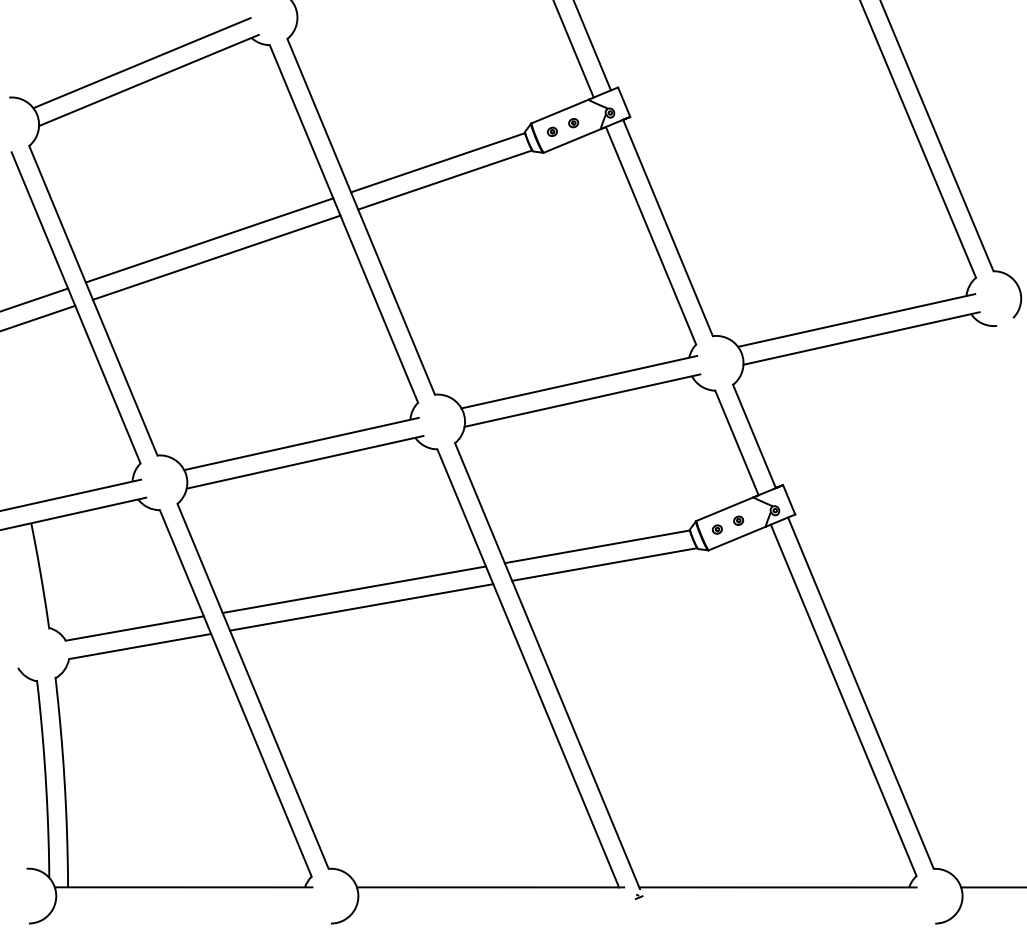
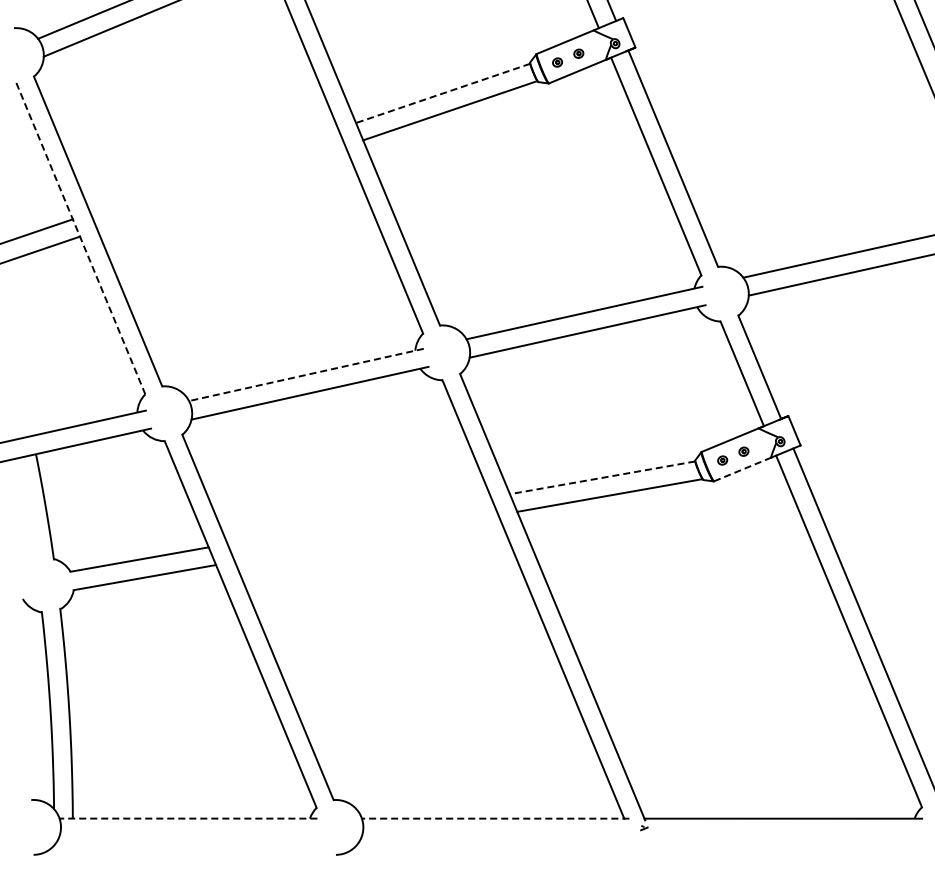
line: (438, 162) -> (443, 93), solid -> dashed
line: (209, 240) -> (214, 171), removed
line: (216, 257) -> (221, 188), removed
line: (76, 308) -> (81, 239), solid -> dashed
line: (301, 444) -> (306, 375), solid -> dashed
line: (737, 538) -> (742, 469), solid -> dashed
line: (597, 546) -> (602, 477), solid -> dashed
line: (354, 589) -> (359, 520), removed
line: (361, 607) -> (366, 538), removed
line: (183, 887) -> (188, 818), solid -> dashed
line: (490, 887) -> (495, 818), solid -> dashed

